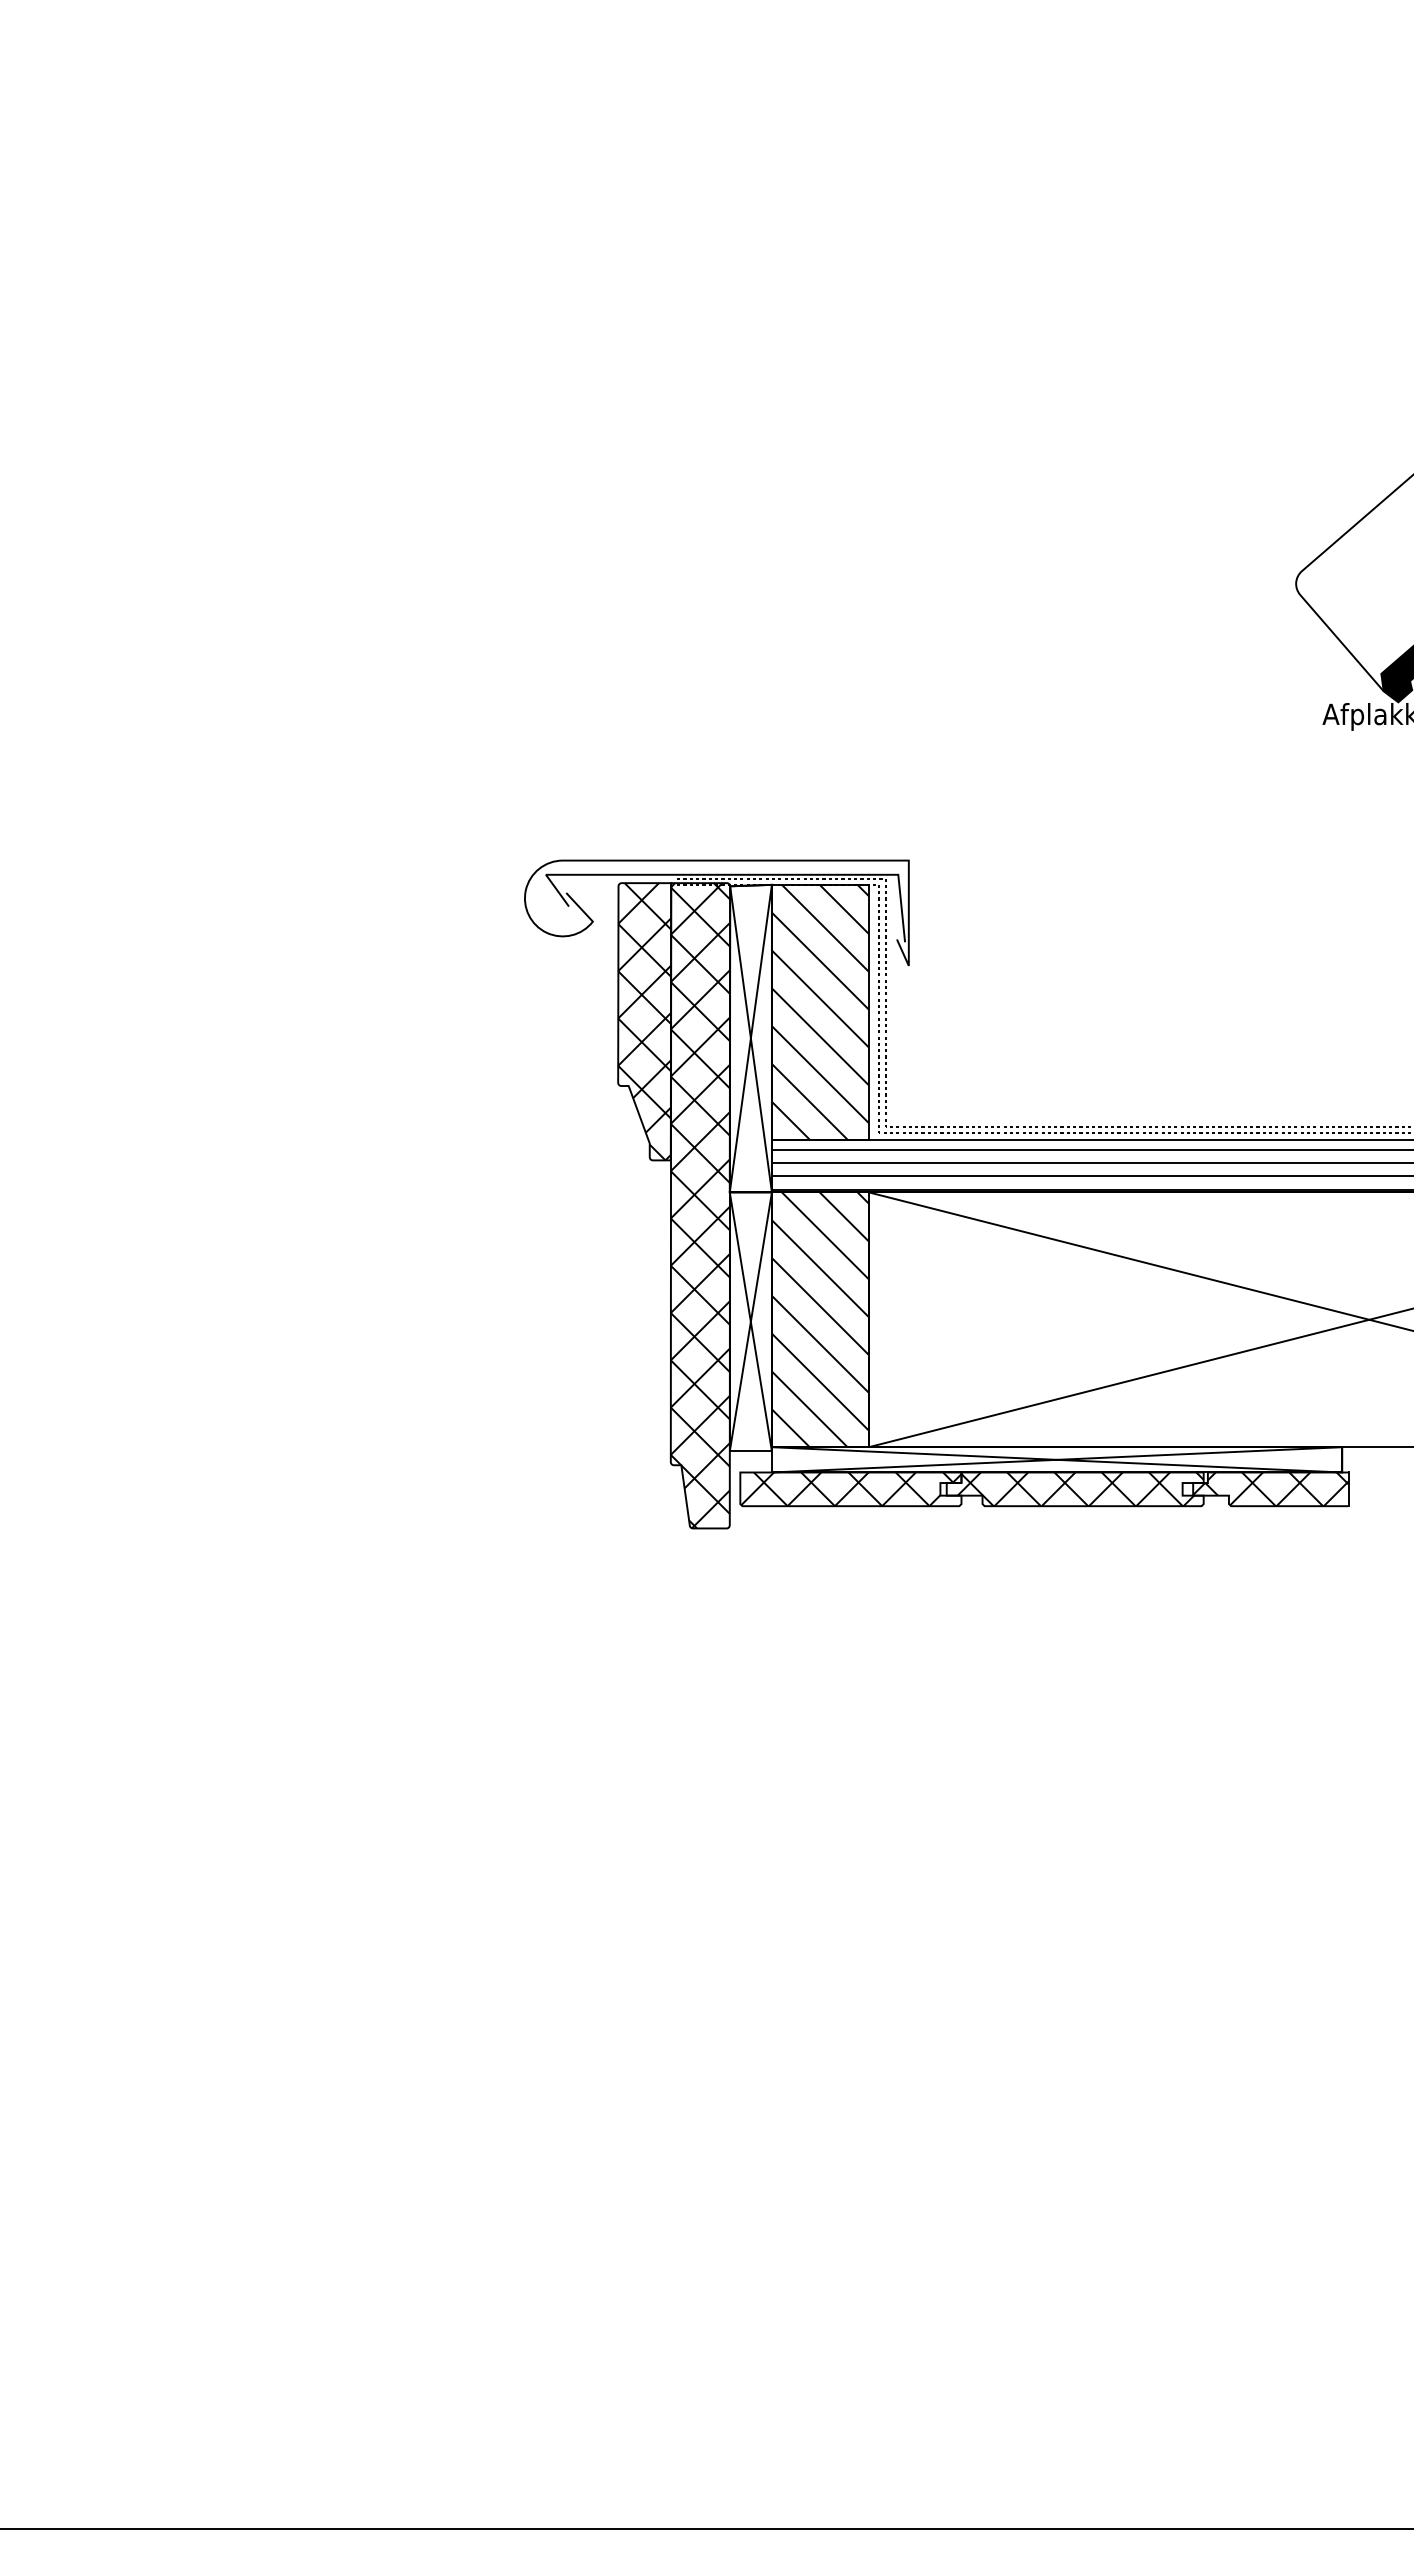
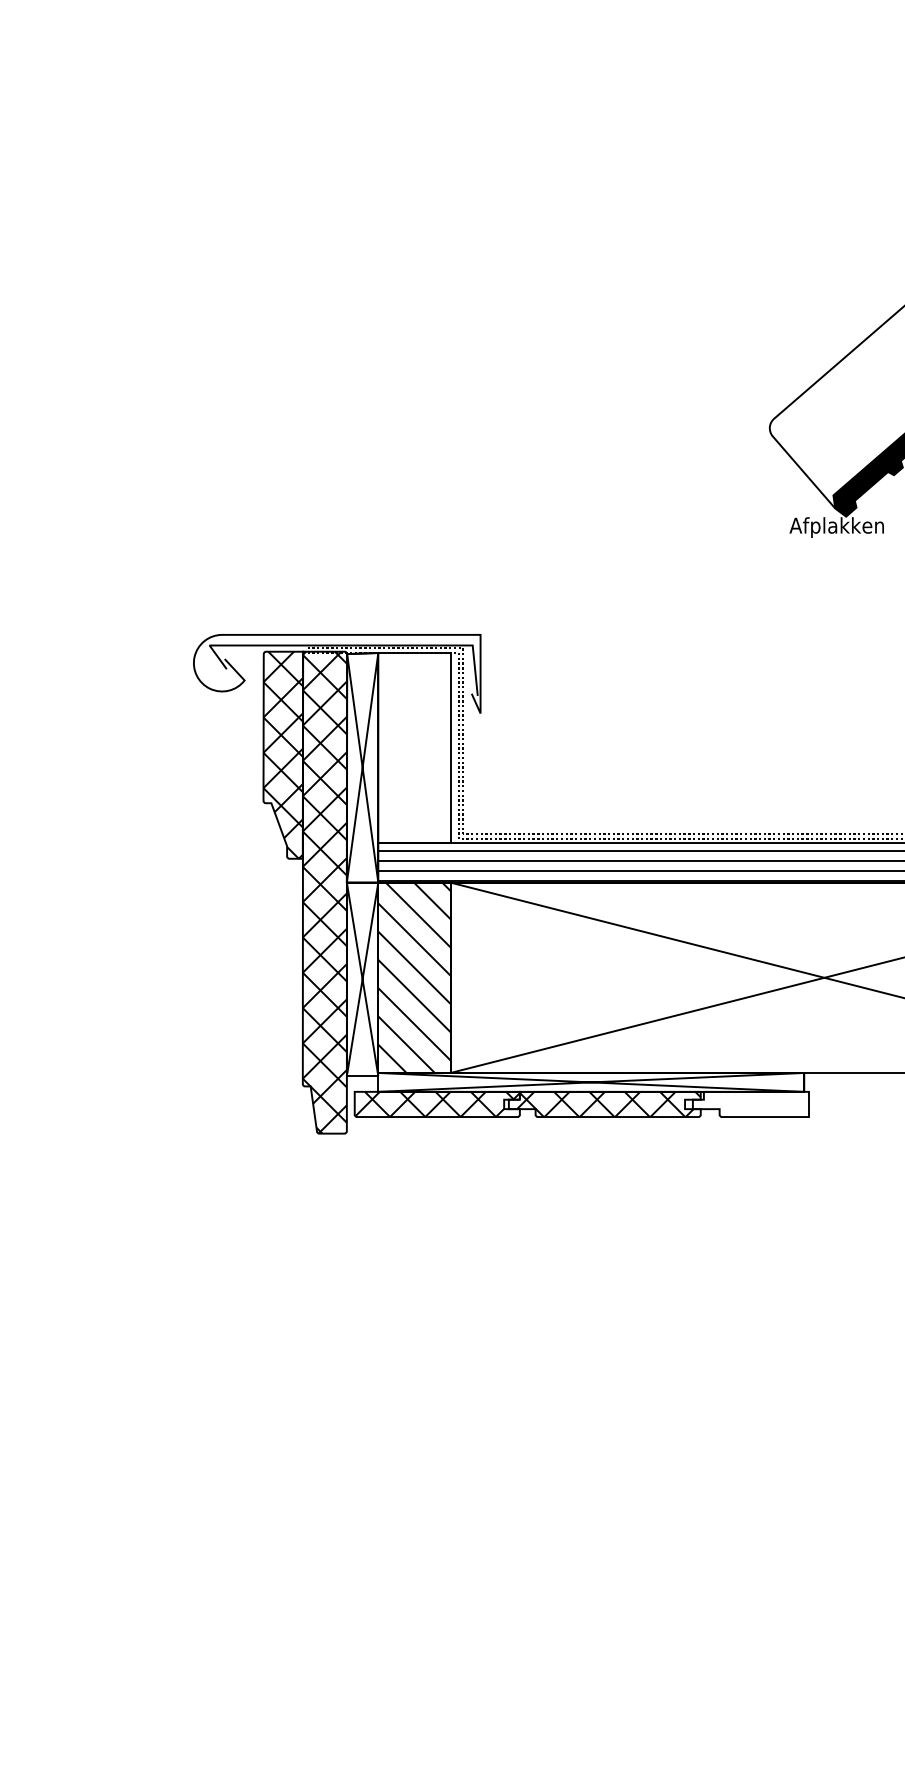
hatch: (819, 1011) -> (413, 747), removed
hatch: (1270, 1489) -> (750, 1104), removed

